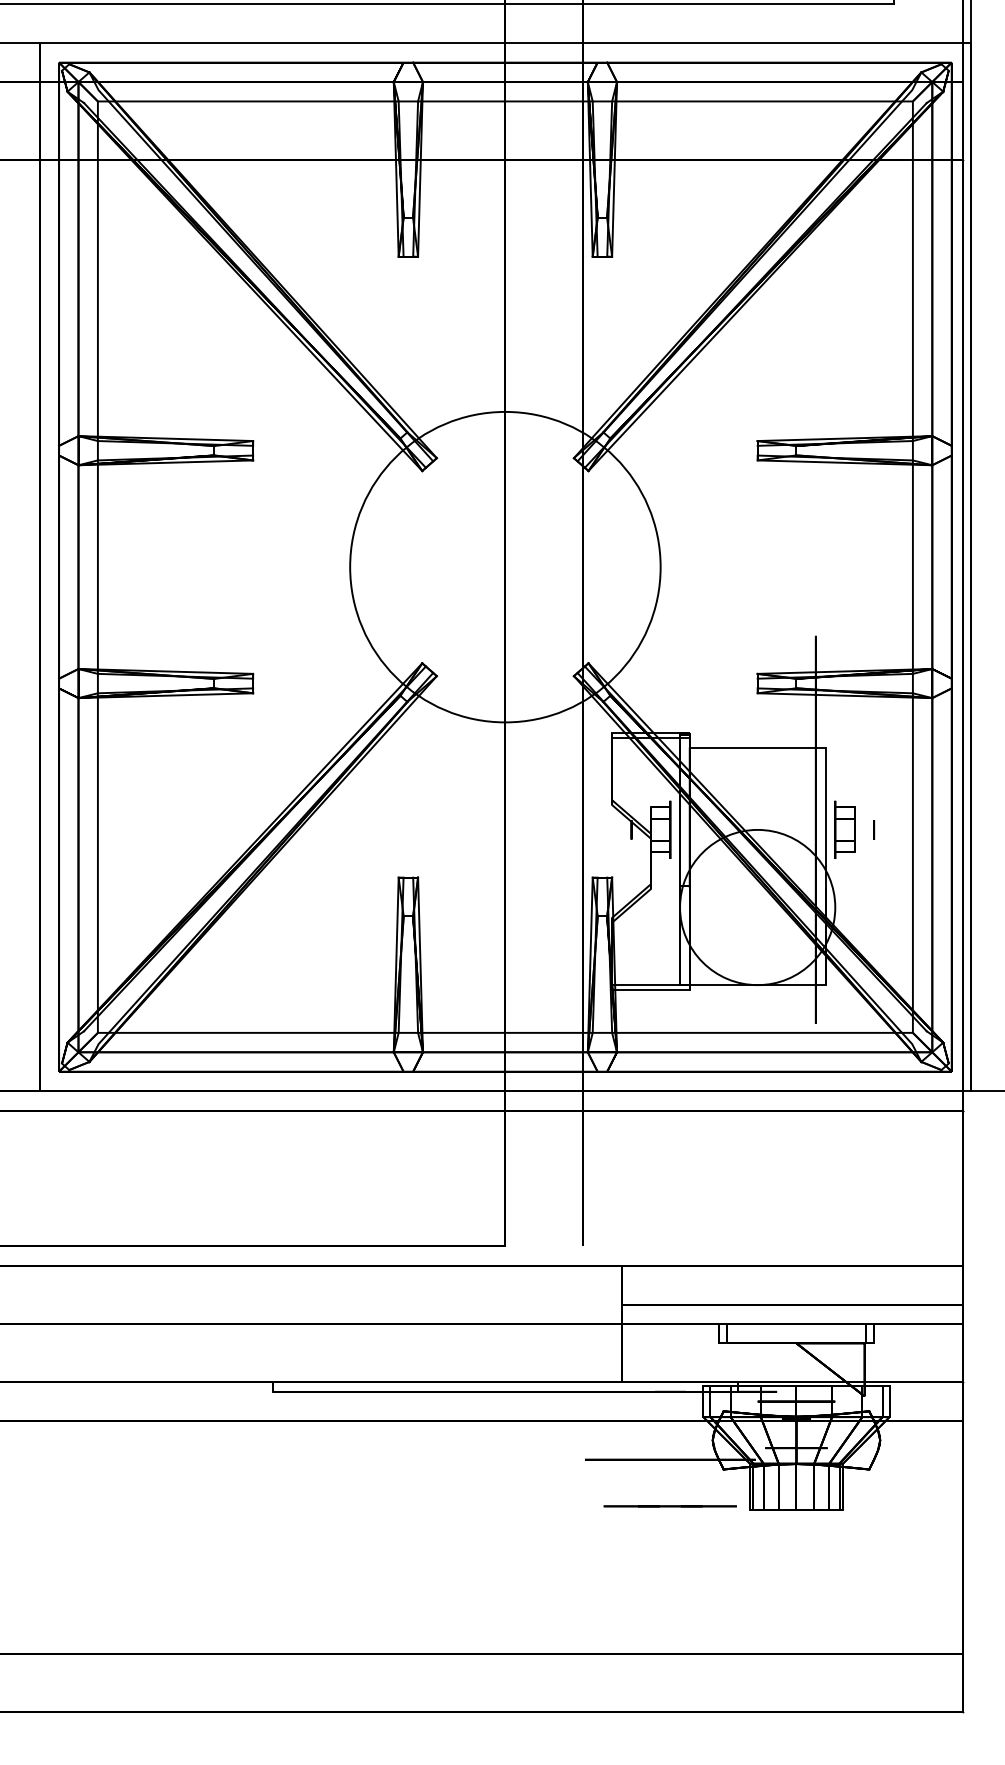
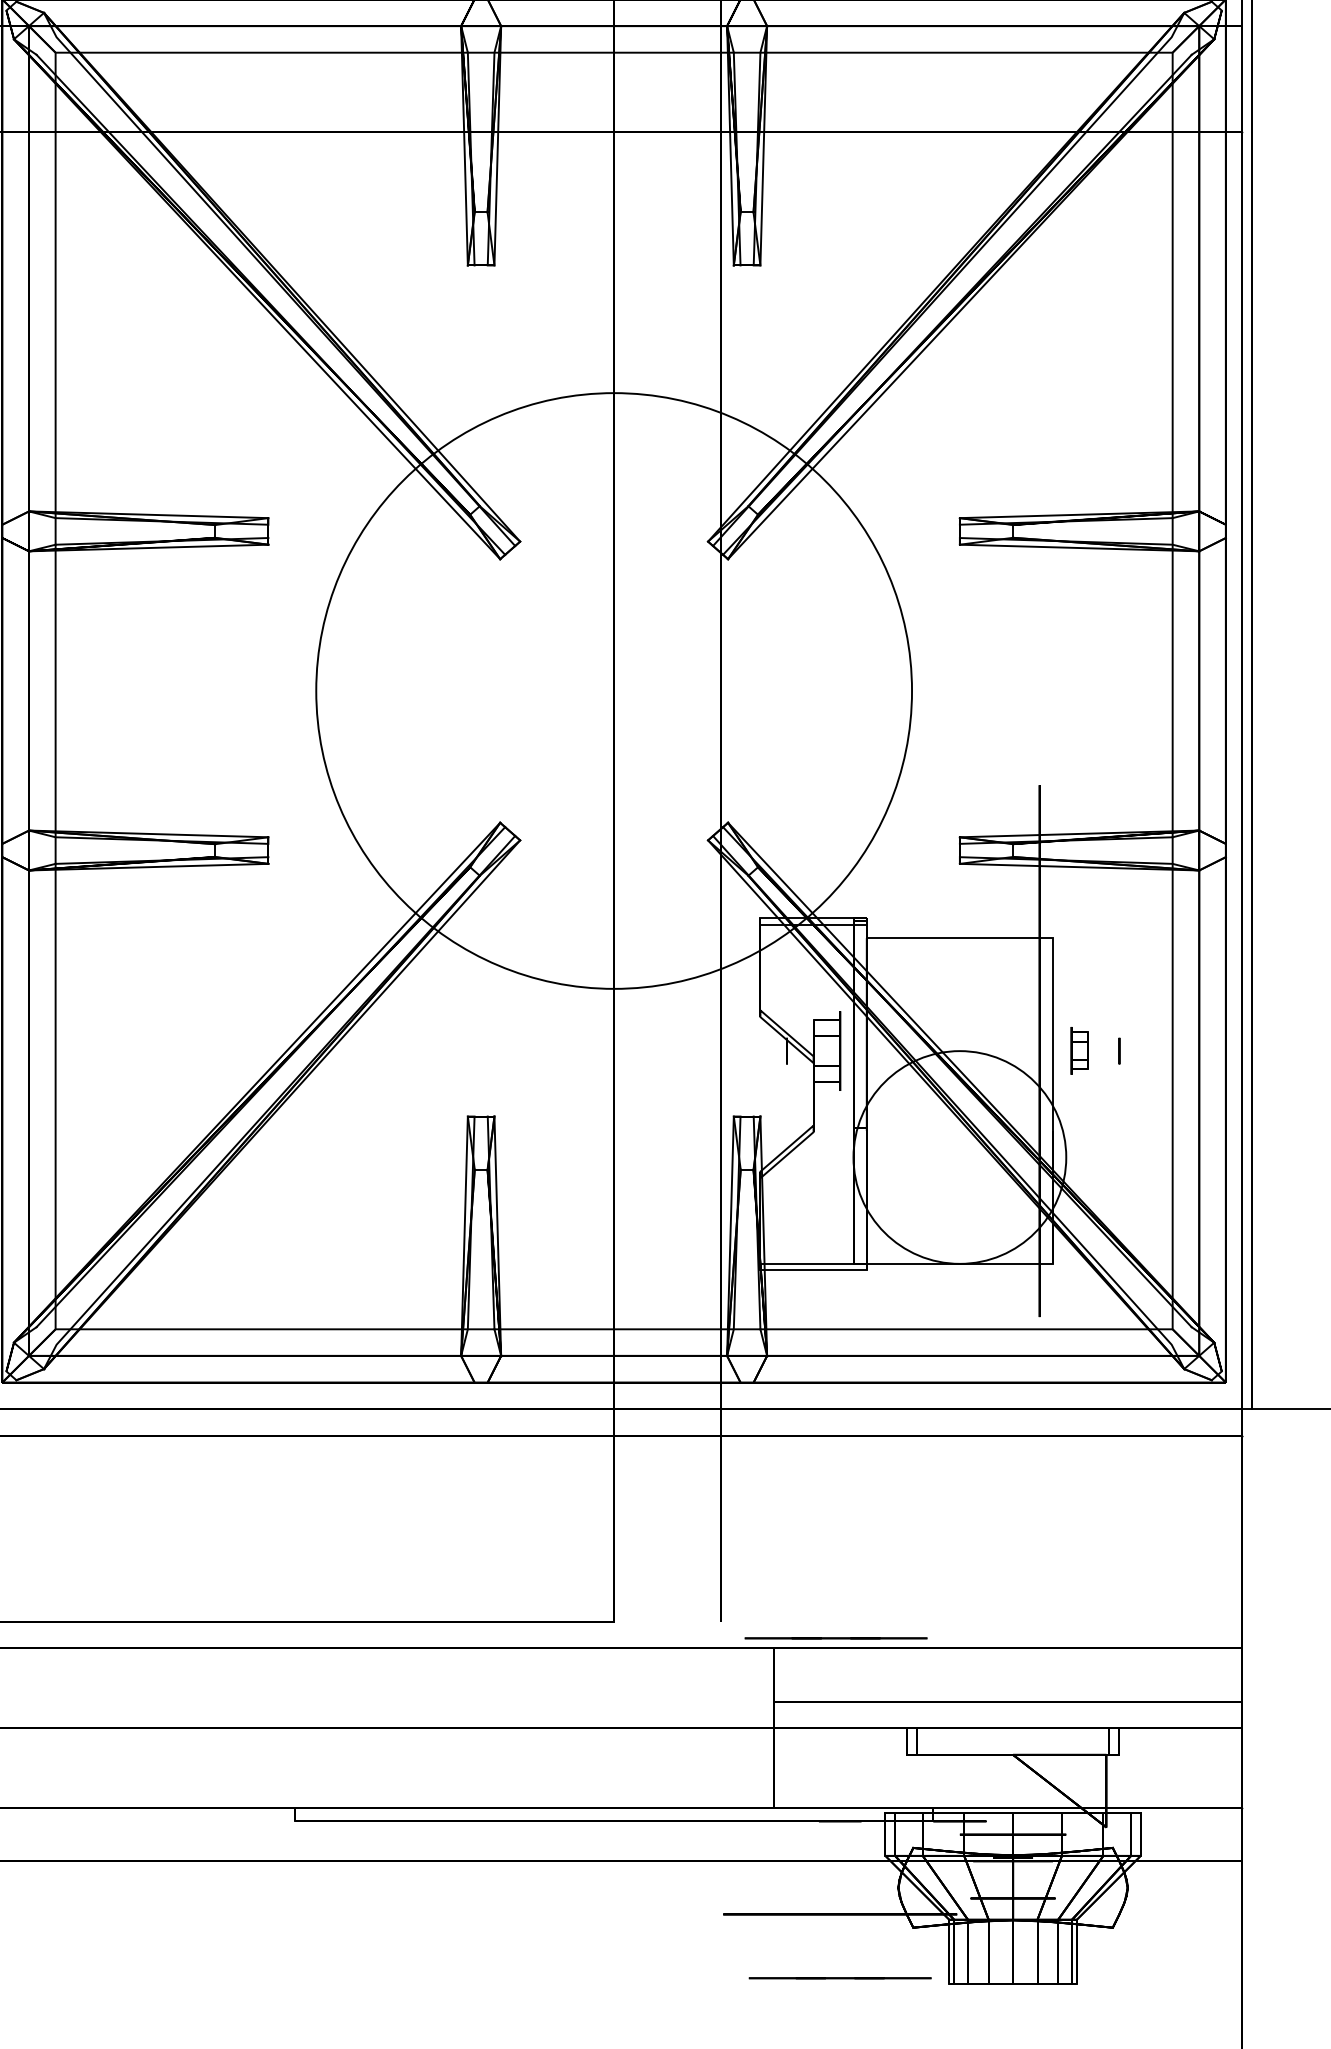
circle: (505, 566) -> (614, 690), size x1.4
part: (844, 829) -> (1078, 1050), size x0.6
line: (666, 1258) -> (834, 1638), added

